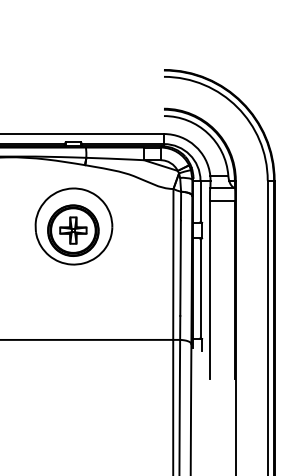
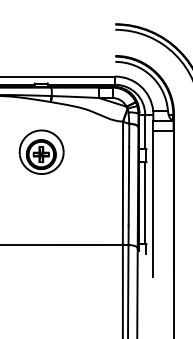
part: (73, 226) -> (41, 152), size x0.7

